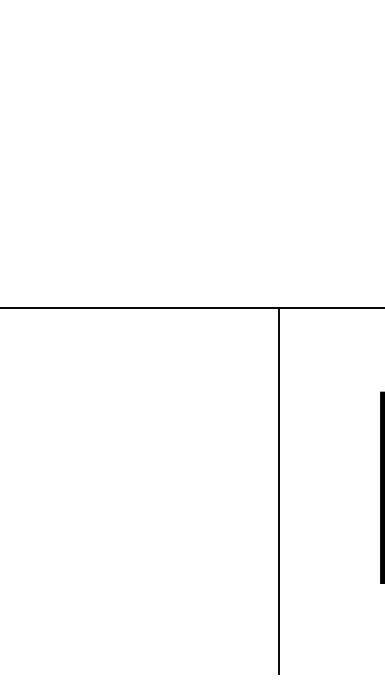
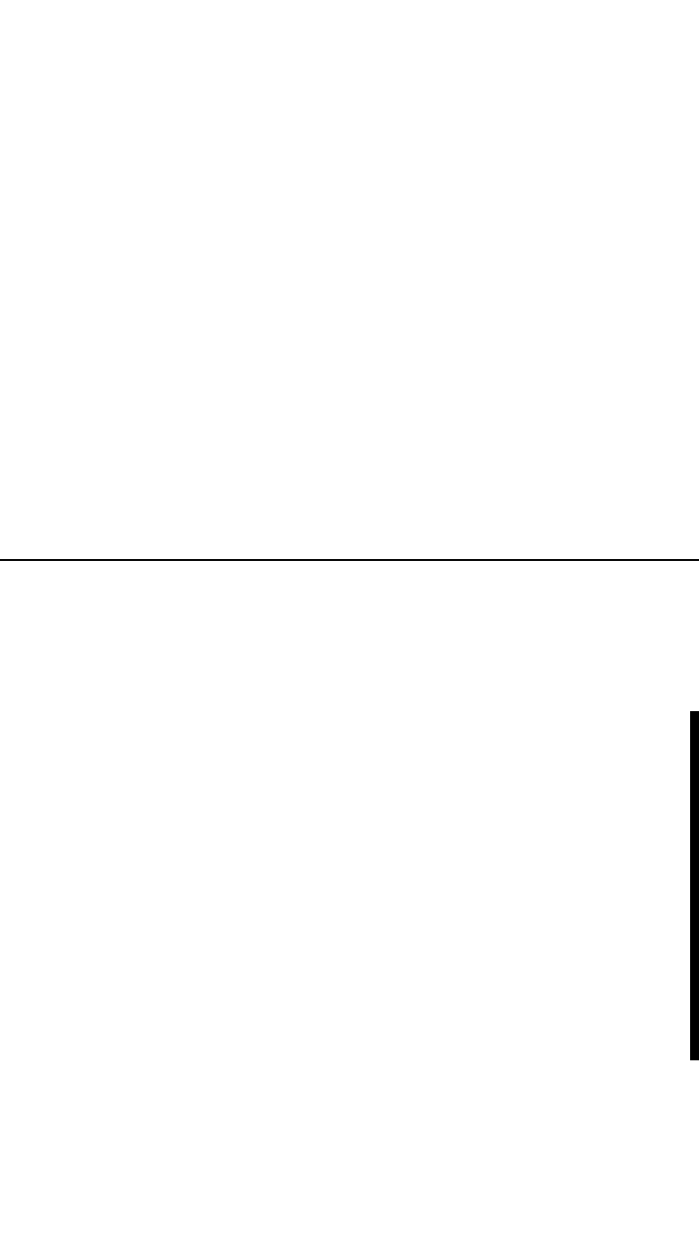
line: (279, 490) -> (507, 890), removed

